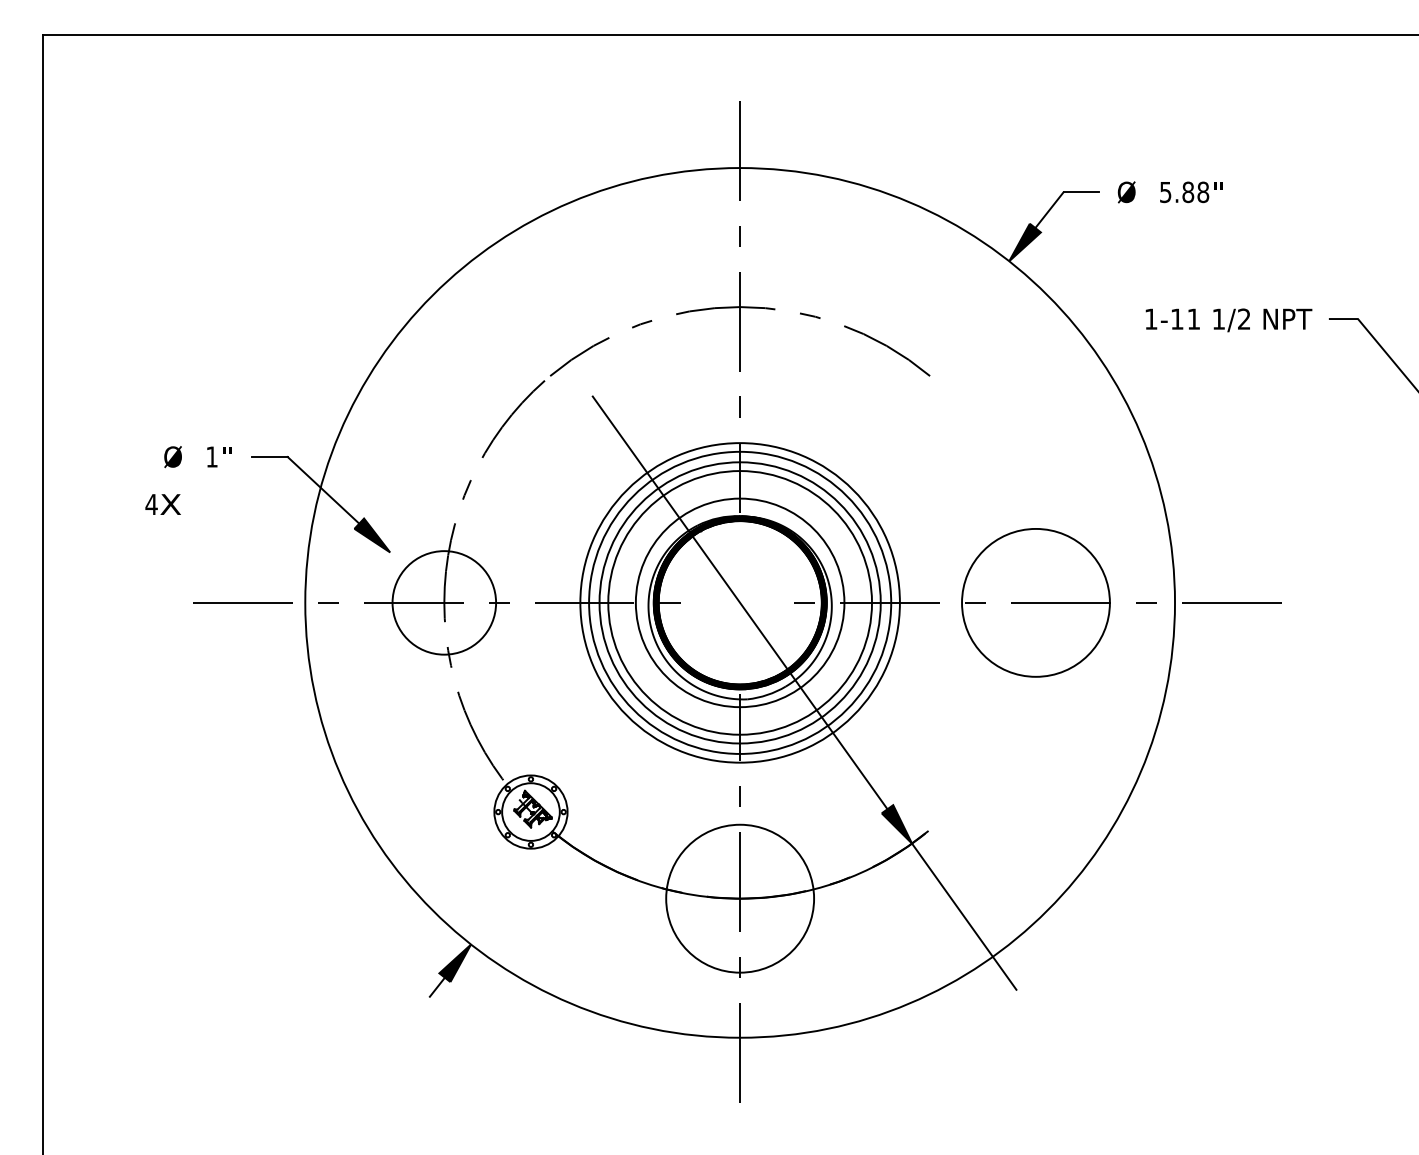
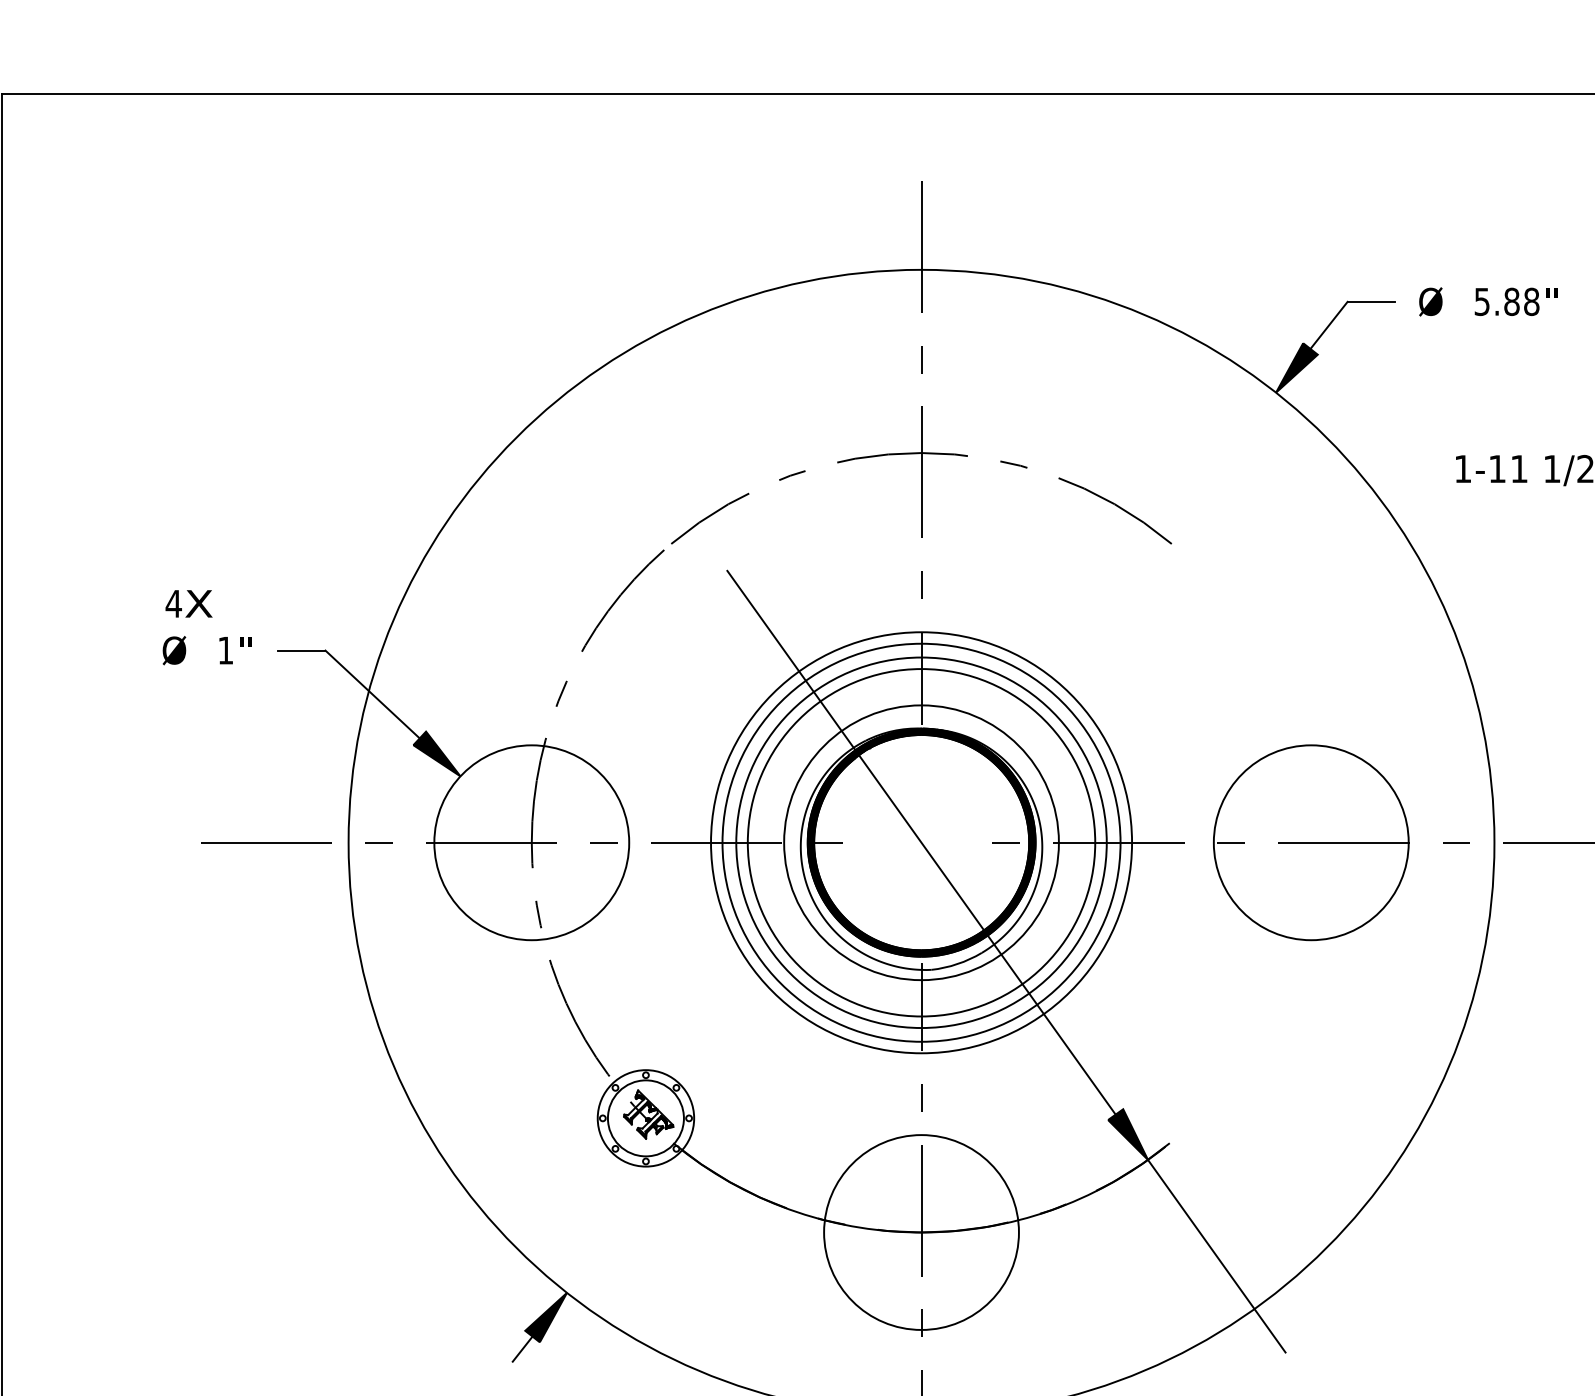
text: (162, 504) -> (188, 603), moved
circle: (444, 602) -> (532, 842), size x1.43

